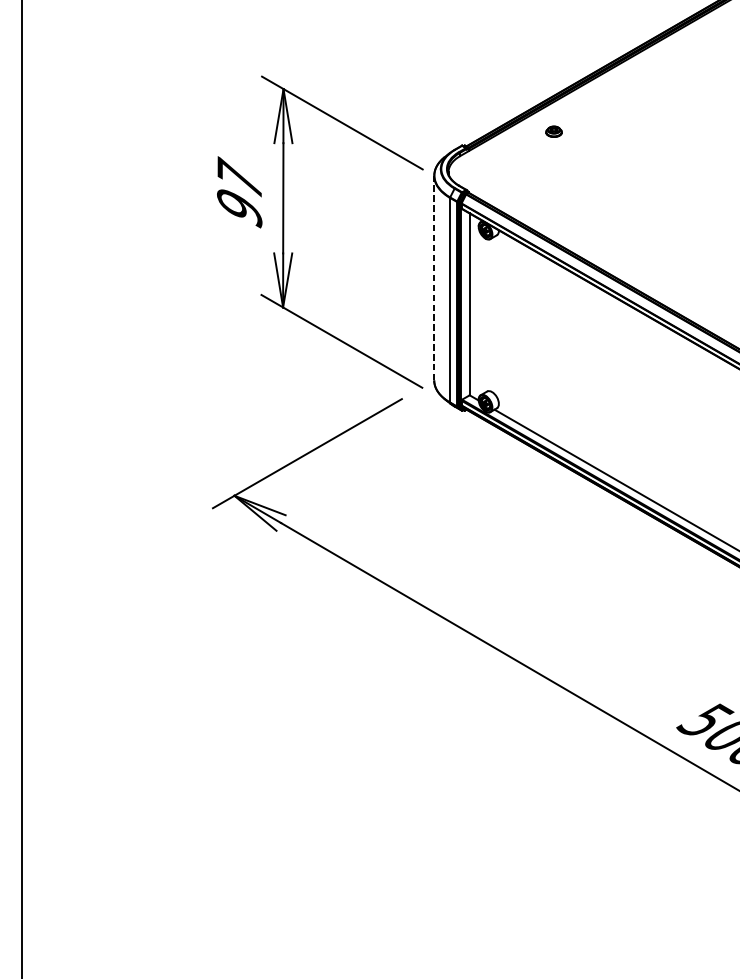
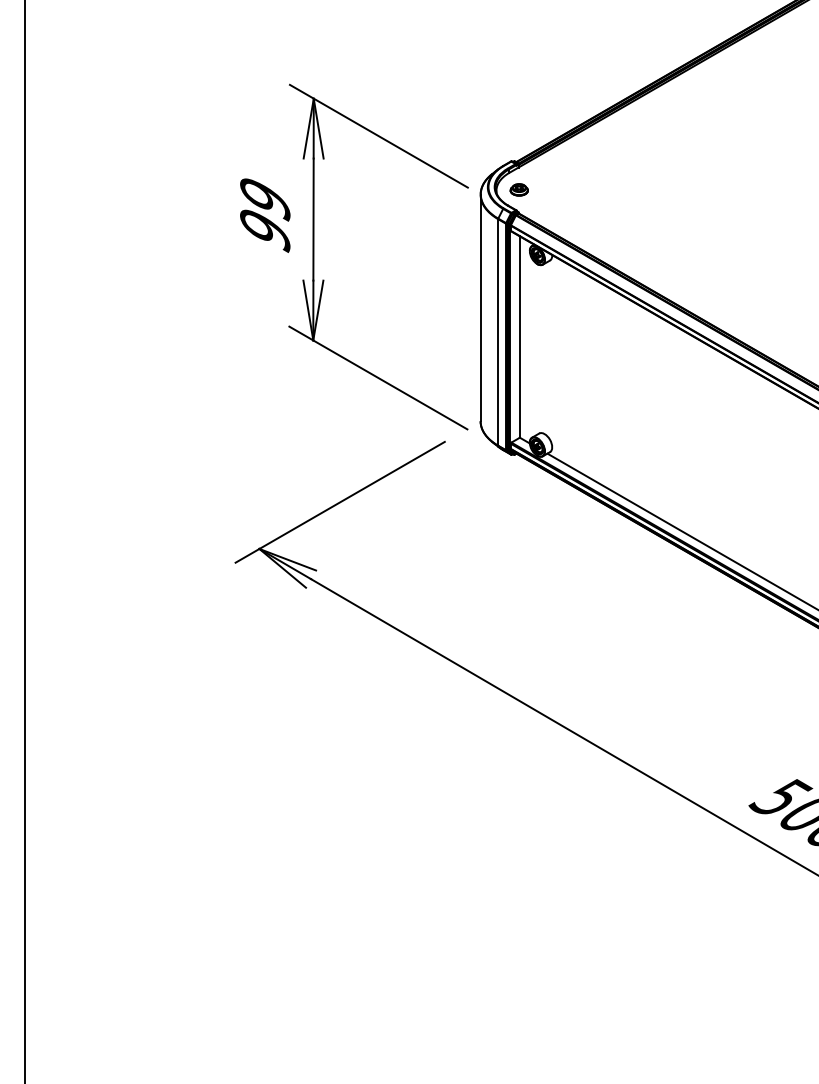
part: (553, 131) -> (518, 189), moved
text: (239, 178) -> (265, 197), 97 -> 99
line: (434, 277) -> (480, 307), dashed -> solid

